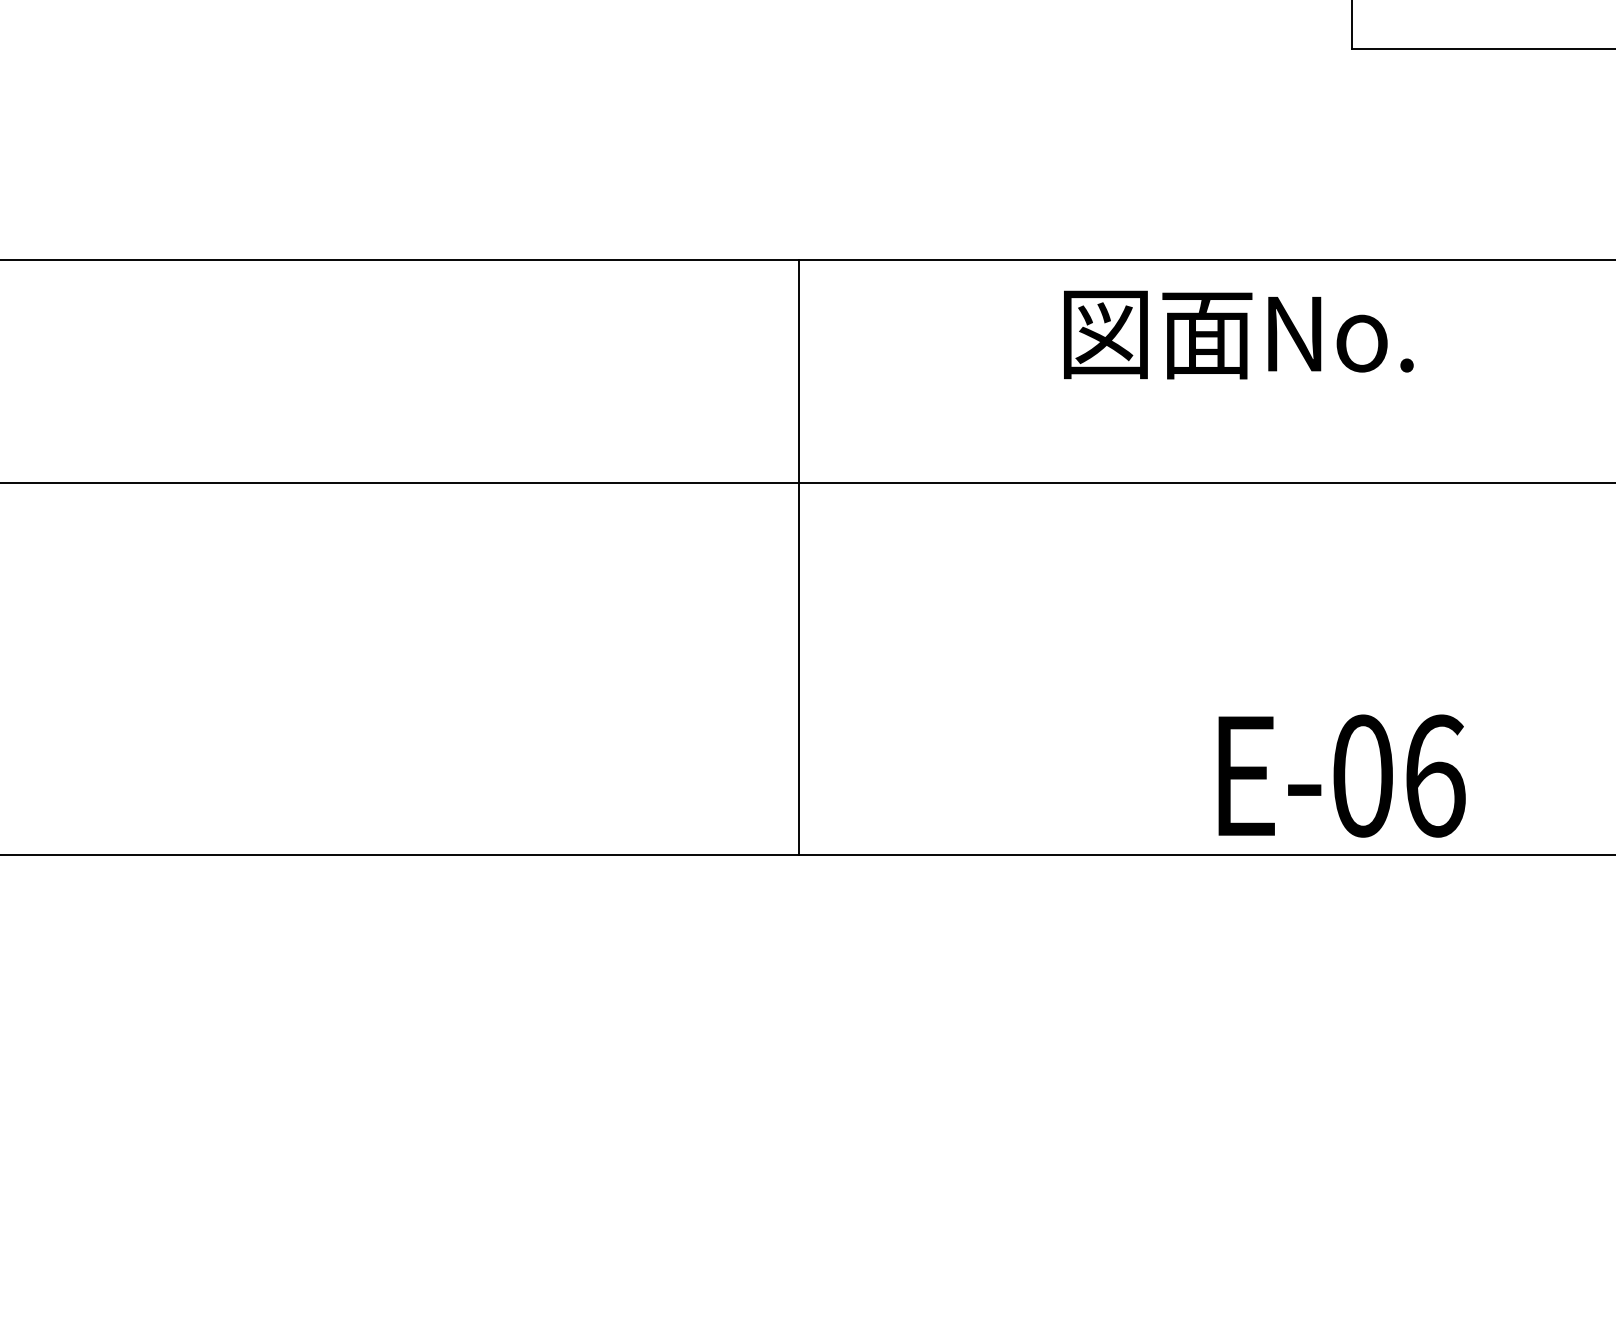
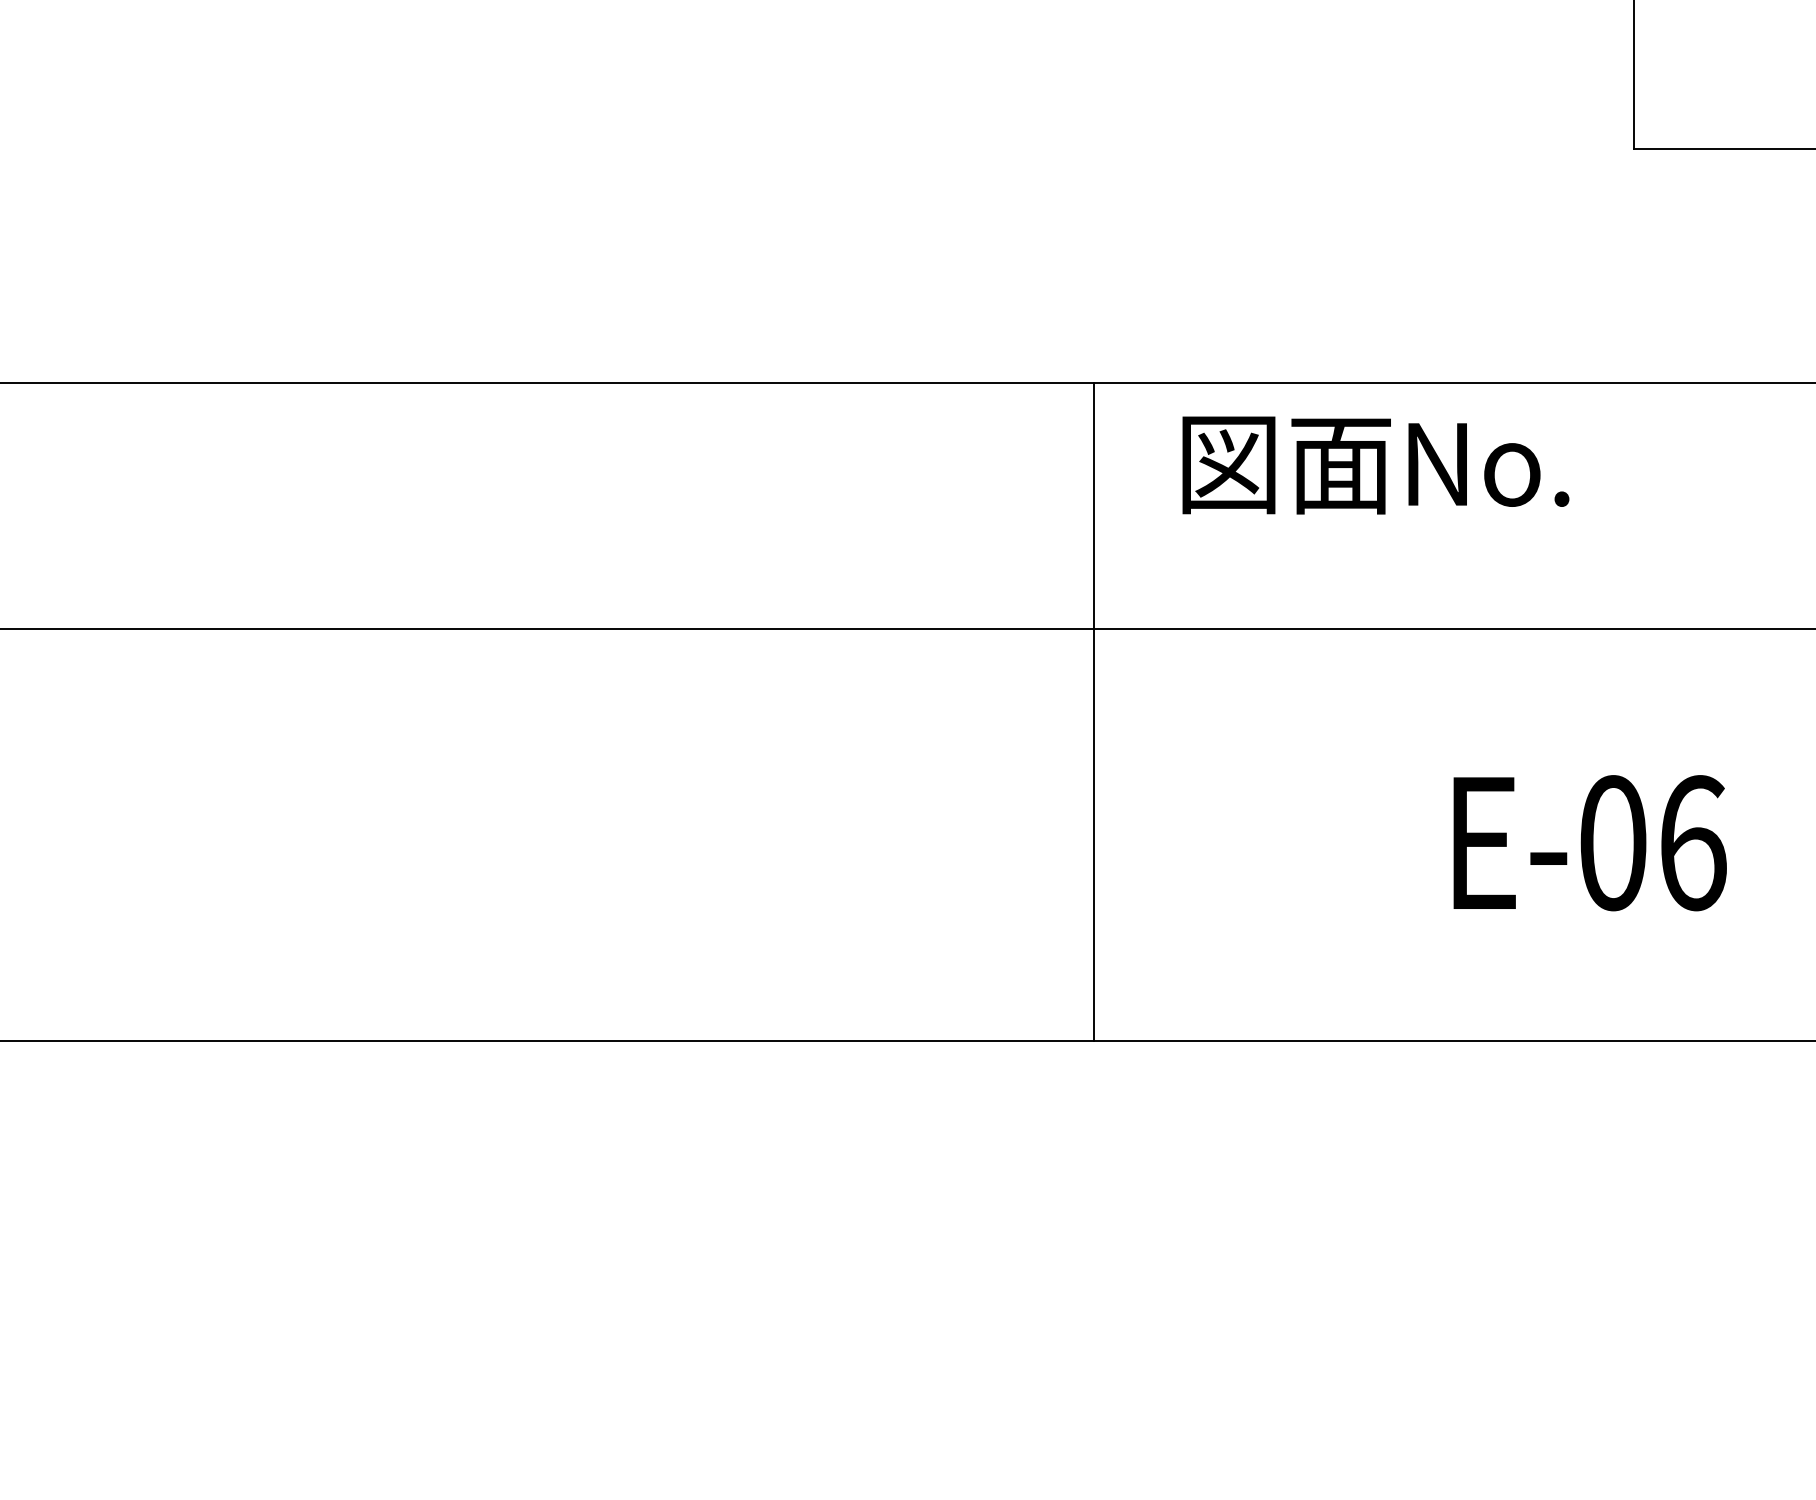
text: (1238, 335) -> (1375, 465), moved
line: (798, 557) -> (1093, 711), moved
text: (1341, 776) -> (1589, 843), moved

